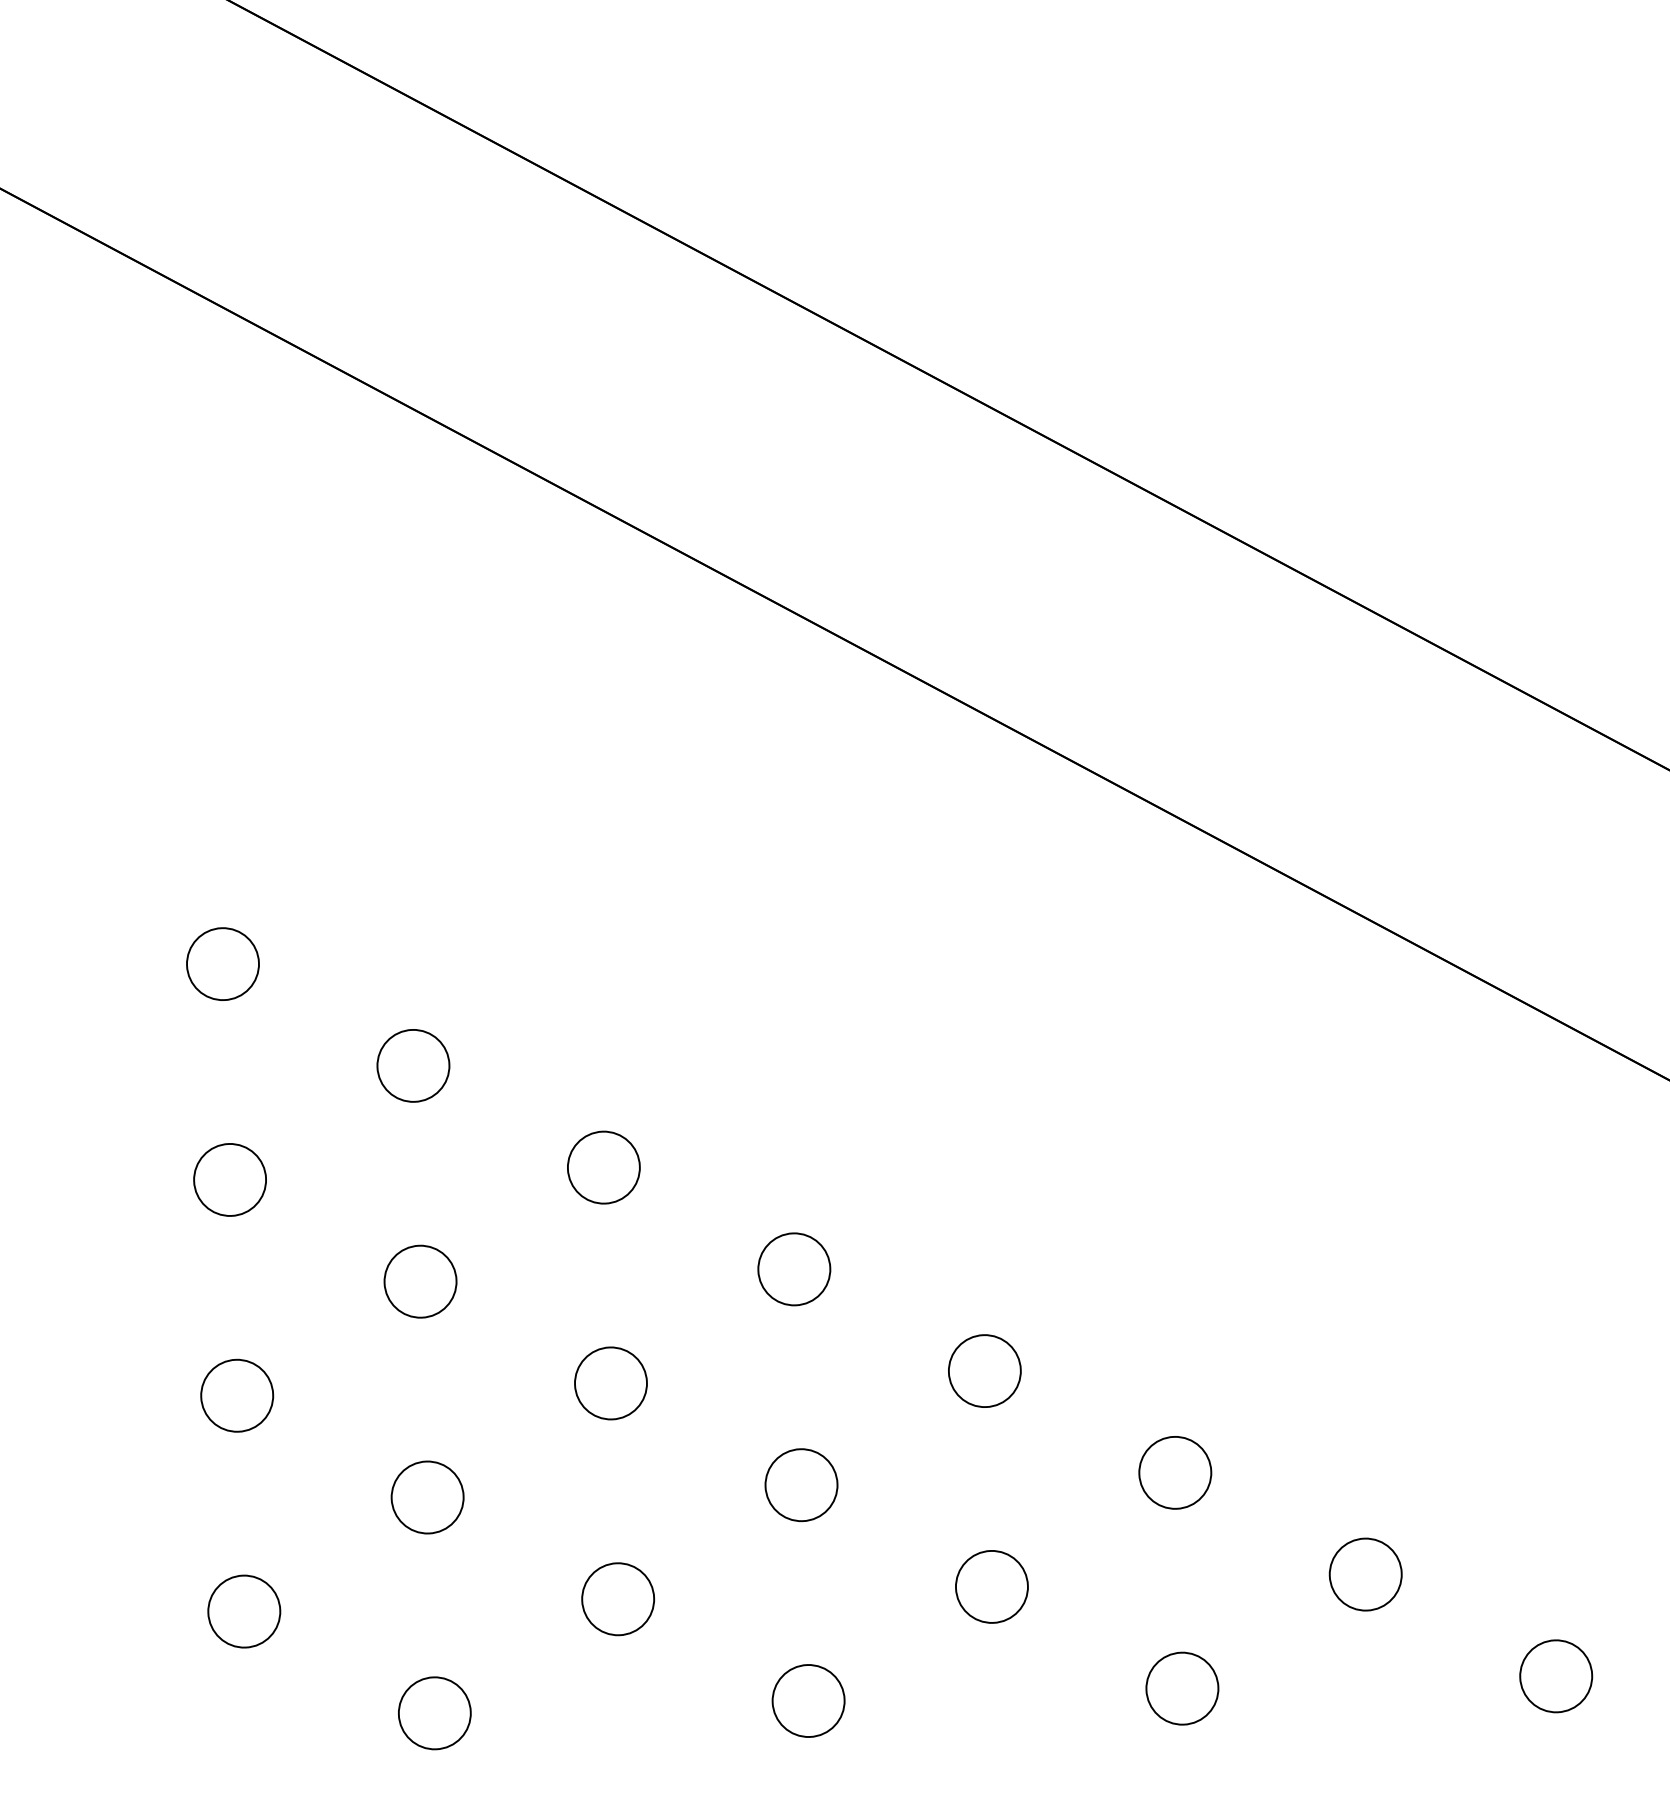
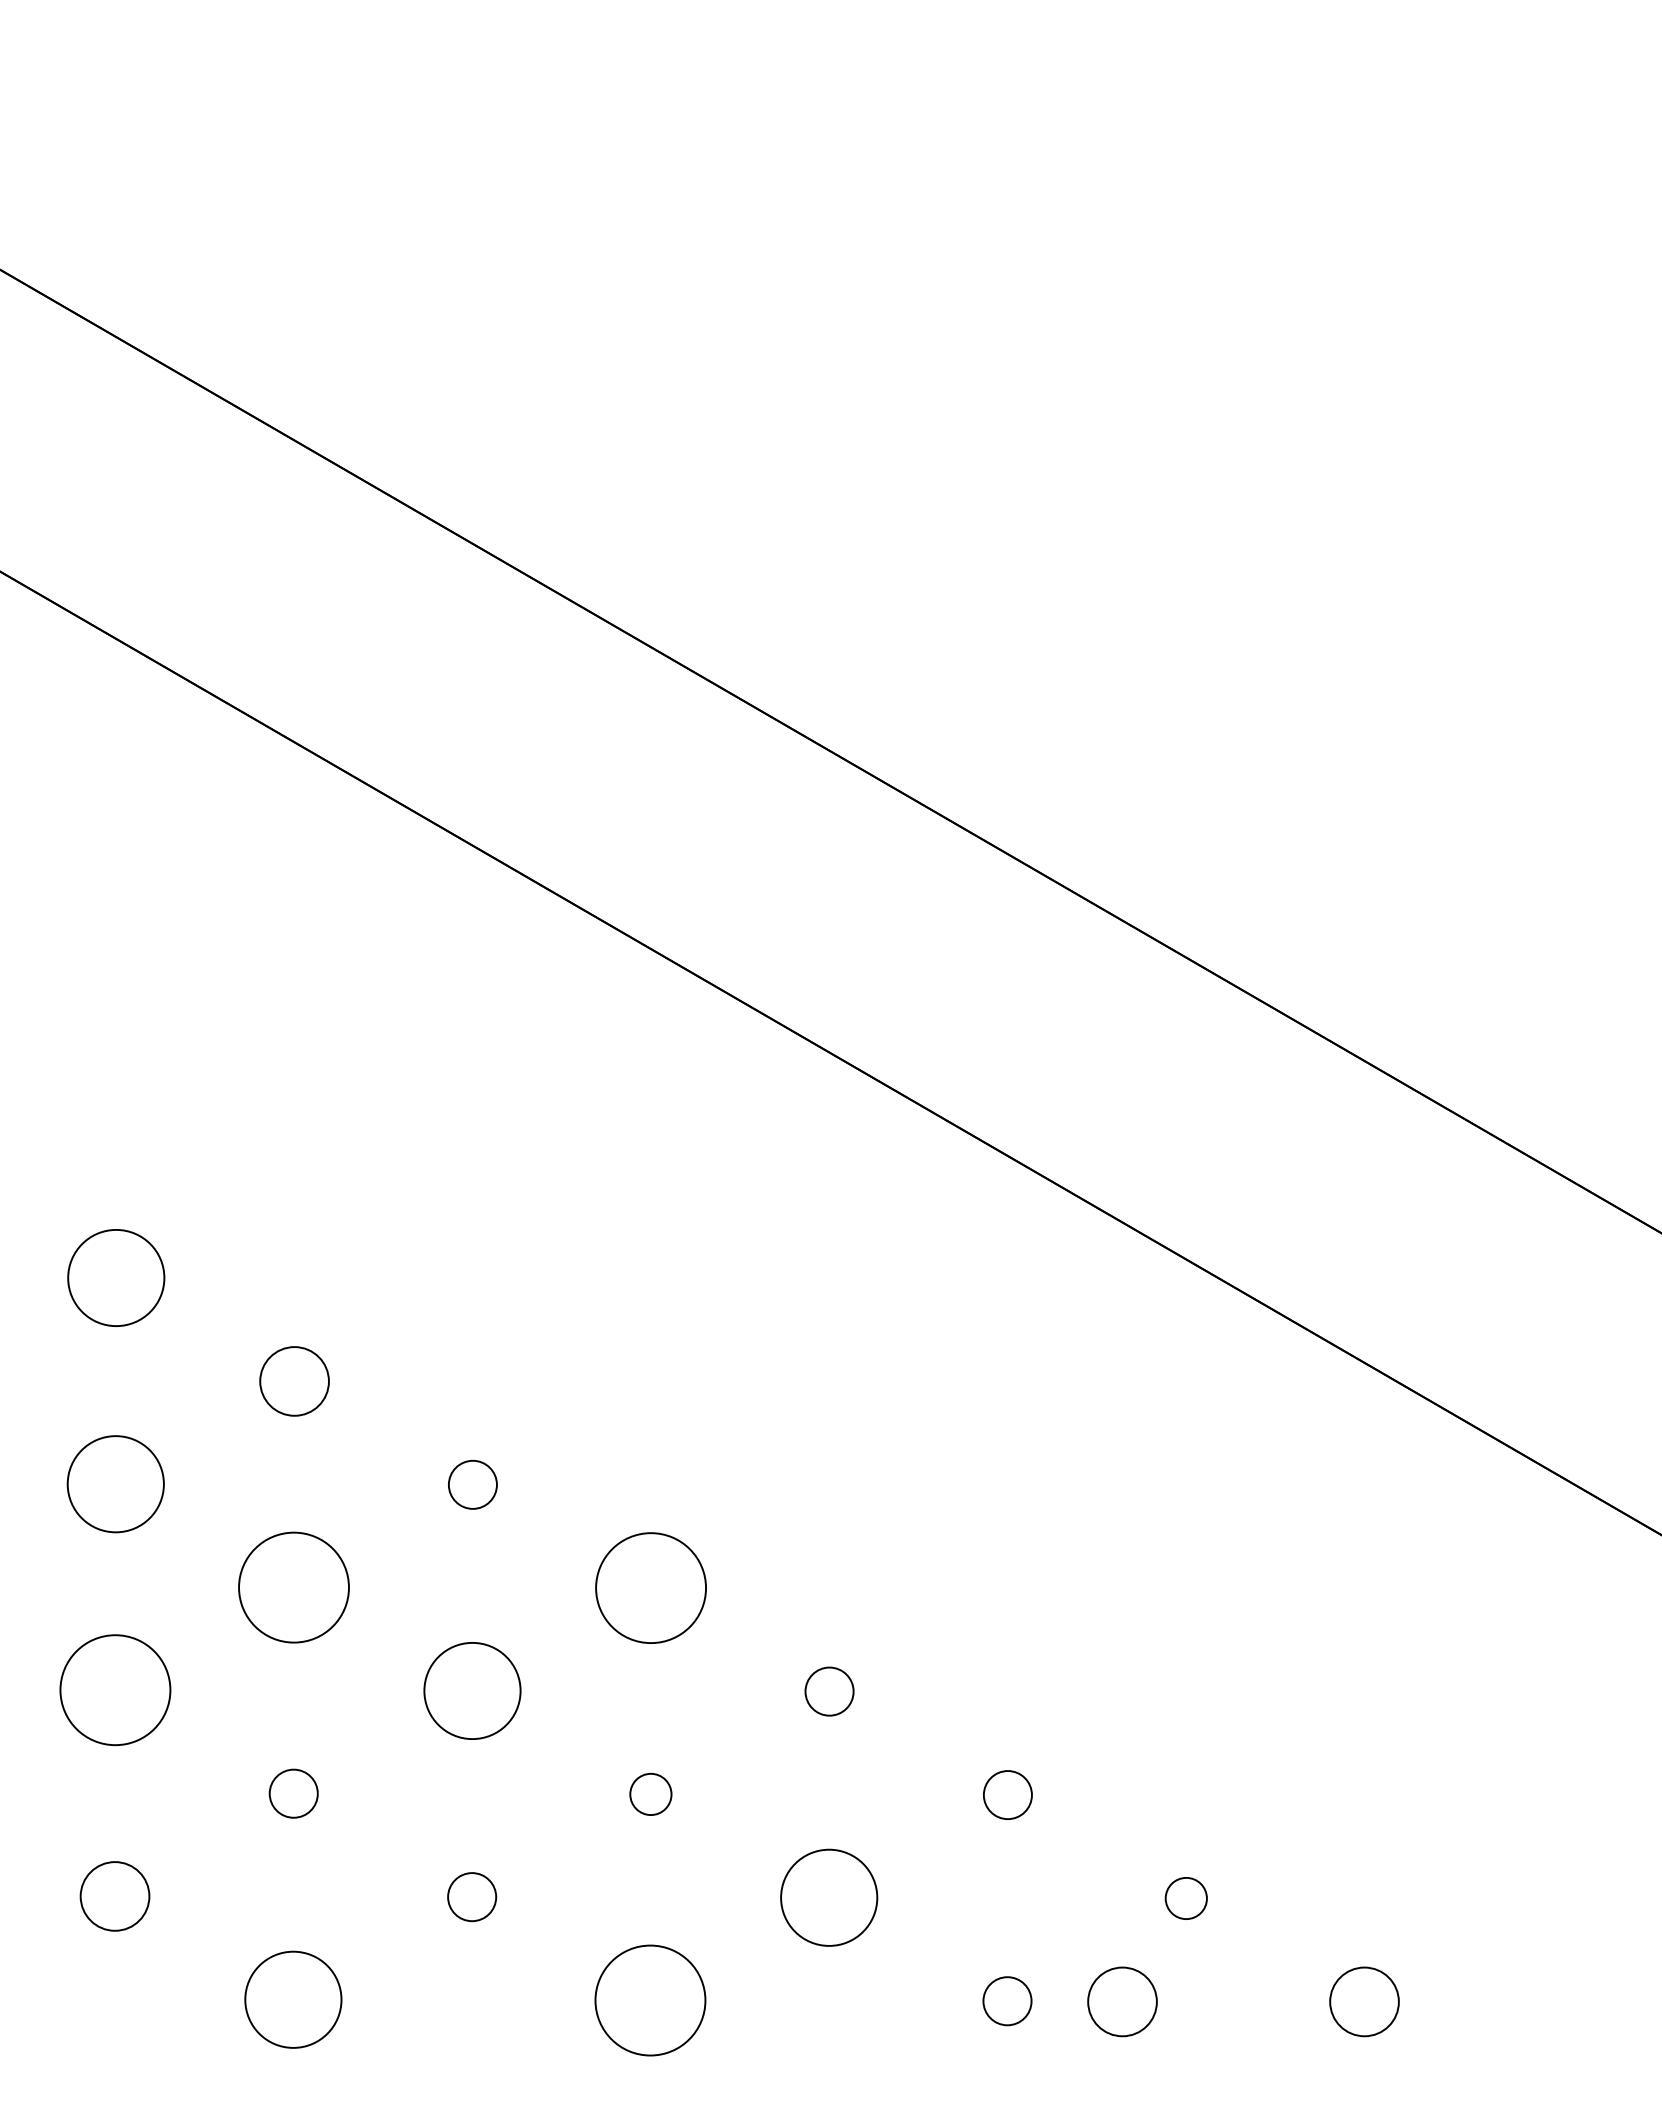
circle: (222, 963) -> (115, 1277), size x1.4
circle: (603, 1167) -> (472, 1484), size x0.7
circle: (229, 1179) -> (115, 1483), size x1.4
circle: (794, 1269) -> (651, 1588), size x1.6
circle: (420, 1281) -> (294, 1587), size x1.6
circle: (984, 1370) -> (829, 1691), size x0.7
circle: (610, 1382) -> (472, 1690), size x1.4
circle: (237, 1395) -> (115, 1690), size x1.6
circle: (1174, 1472) -> (1007, 1794), size x0.7
circle: (801, 1485) -> (650, 1794), size x0.6
circle: (427, 1497) -> (293, 1793), size x0.7
circle: (1366, 1574) -> (1186, 1898), size x0.6
circle: (991, 1586) -> (828, 1897), size x1.4
circle: (617, 1598) -> (471, 1896), size x0.7
circle: (1302, 1684) -> (1122, 2001), added
circle: (1182, 1687) -> (1007, 2000), size x0.7
circle: (808, 1700) -> (650, 2000), size x1.6
circle: (434, 1712) -> (293, 1999), size x1.4

